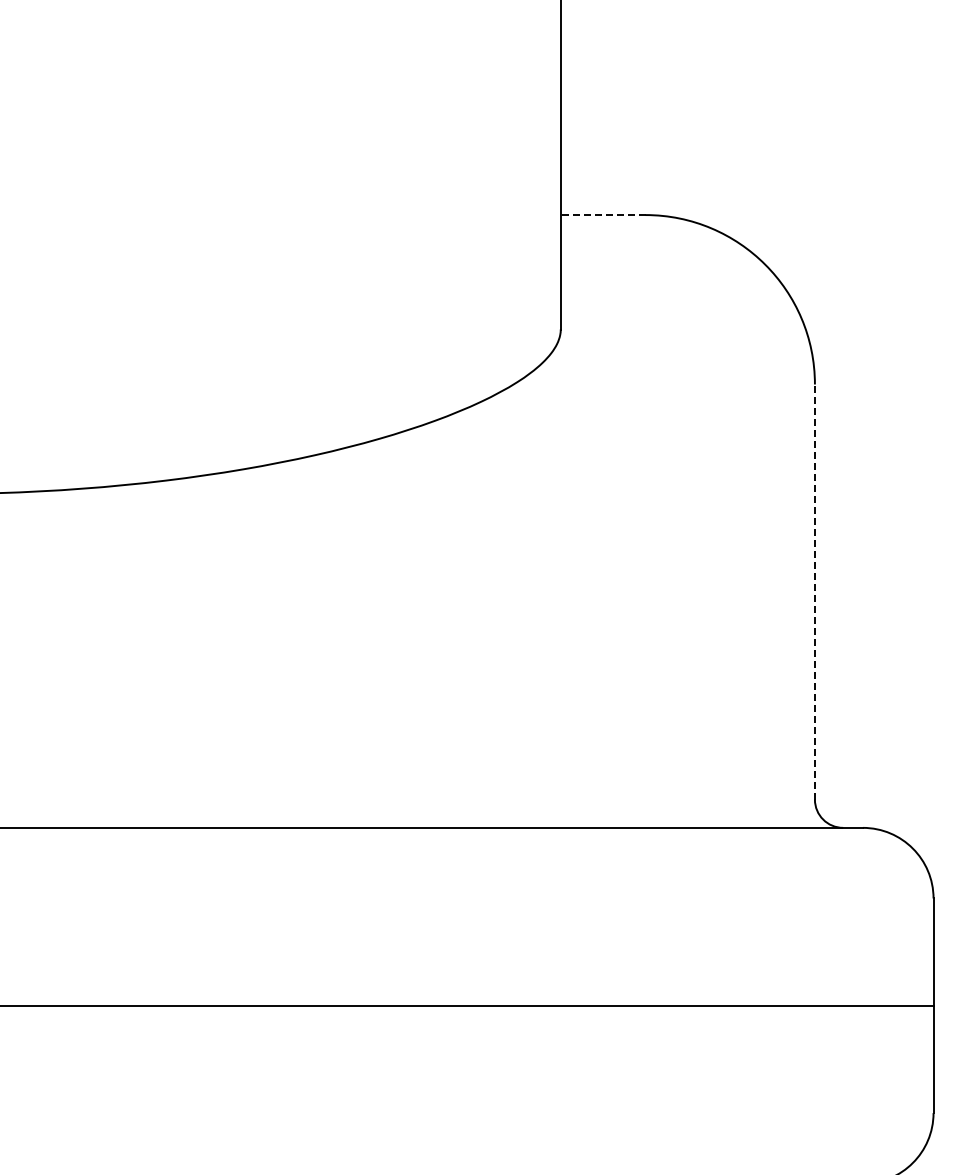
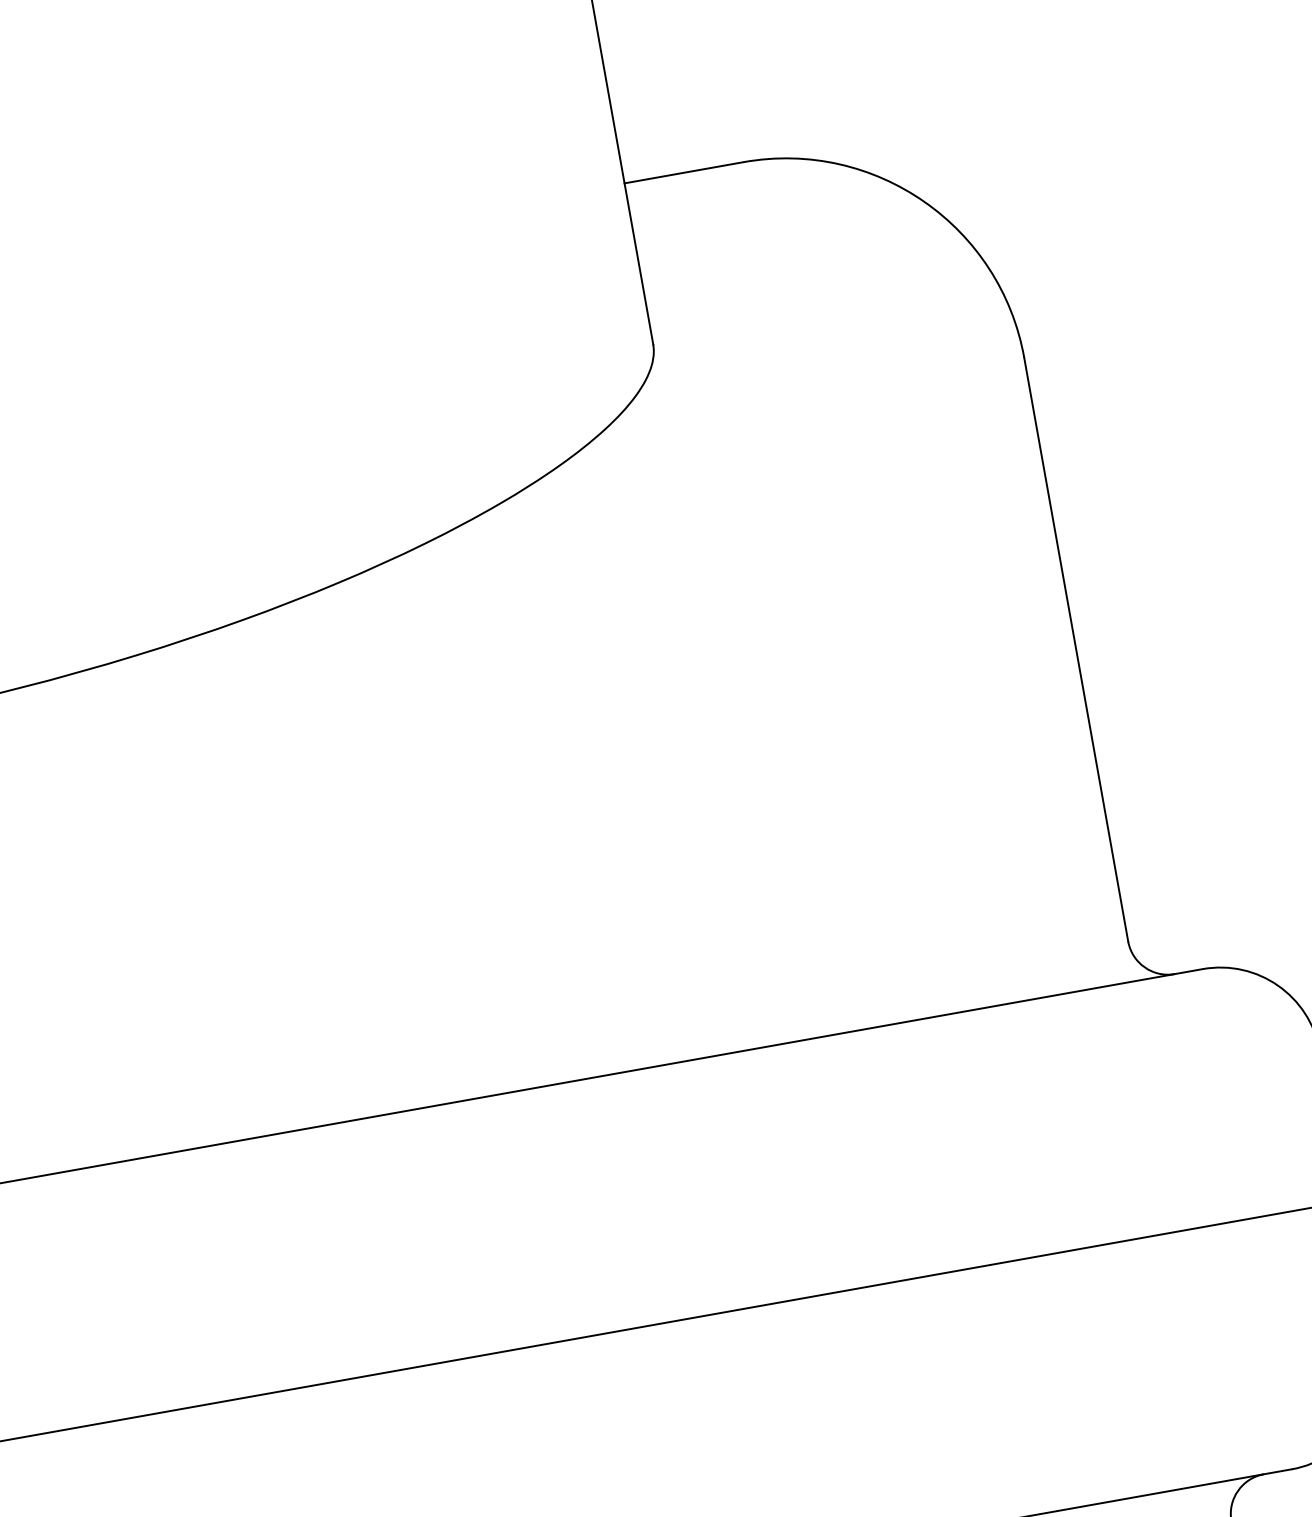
line: (602, 215) -> (683, 173), dashed -> solid
line: (814, 592) -> (1075, 650), dashed -> solid

